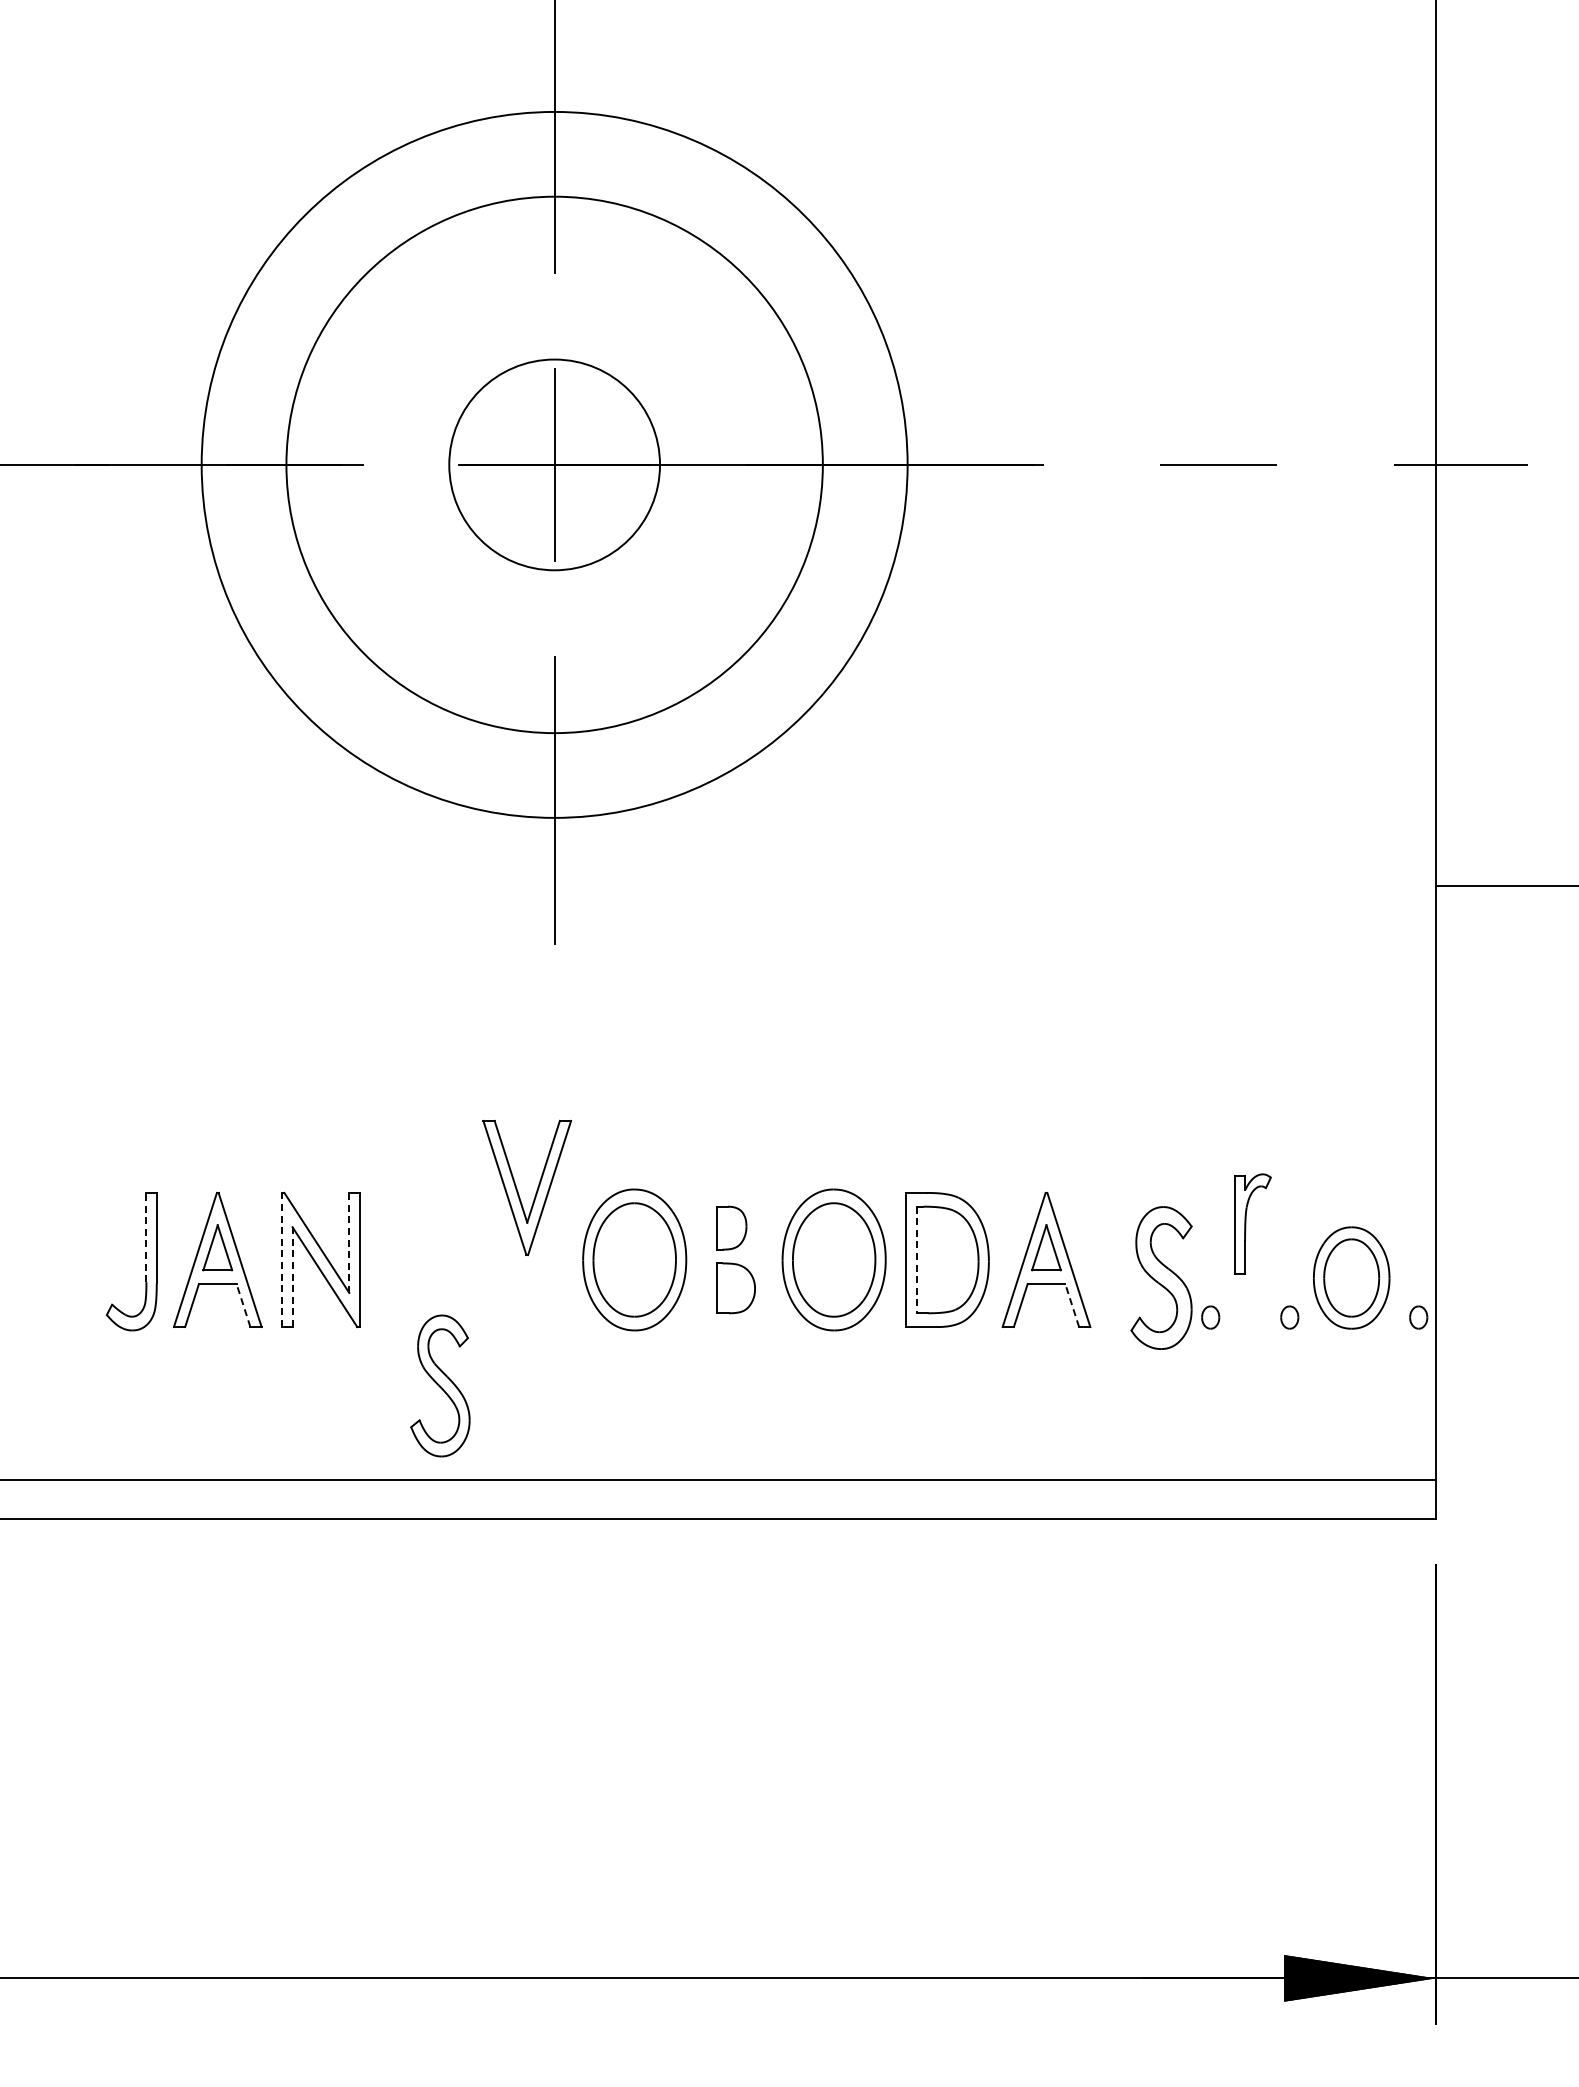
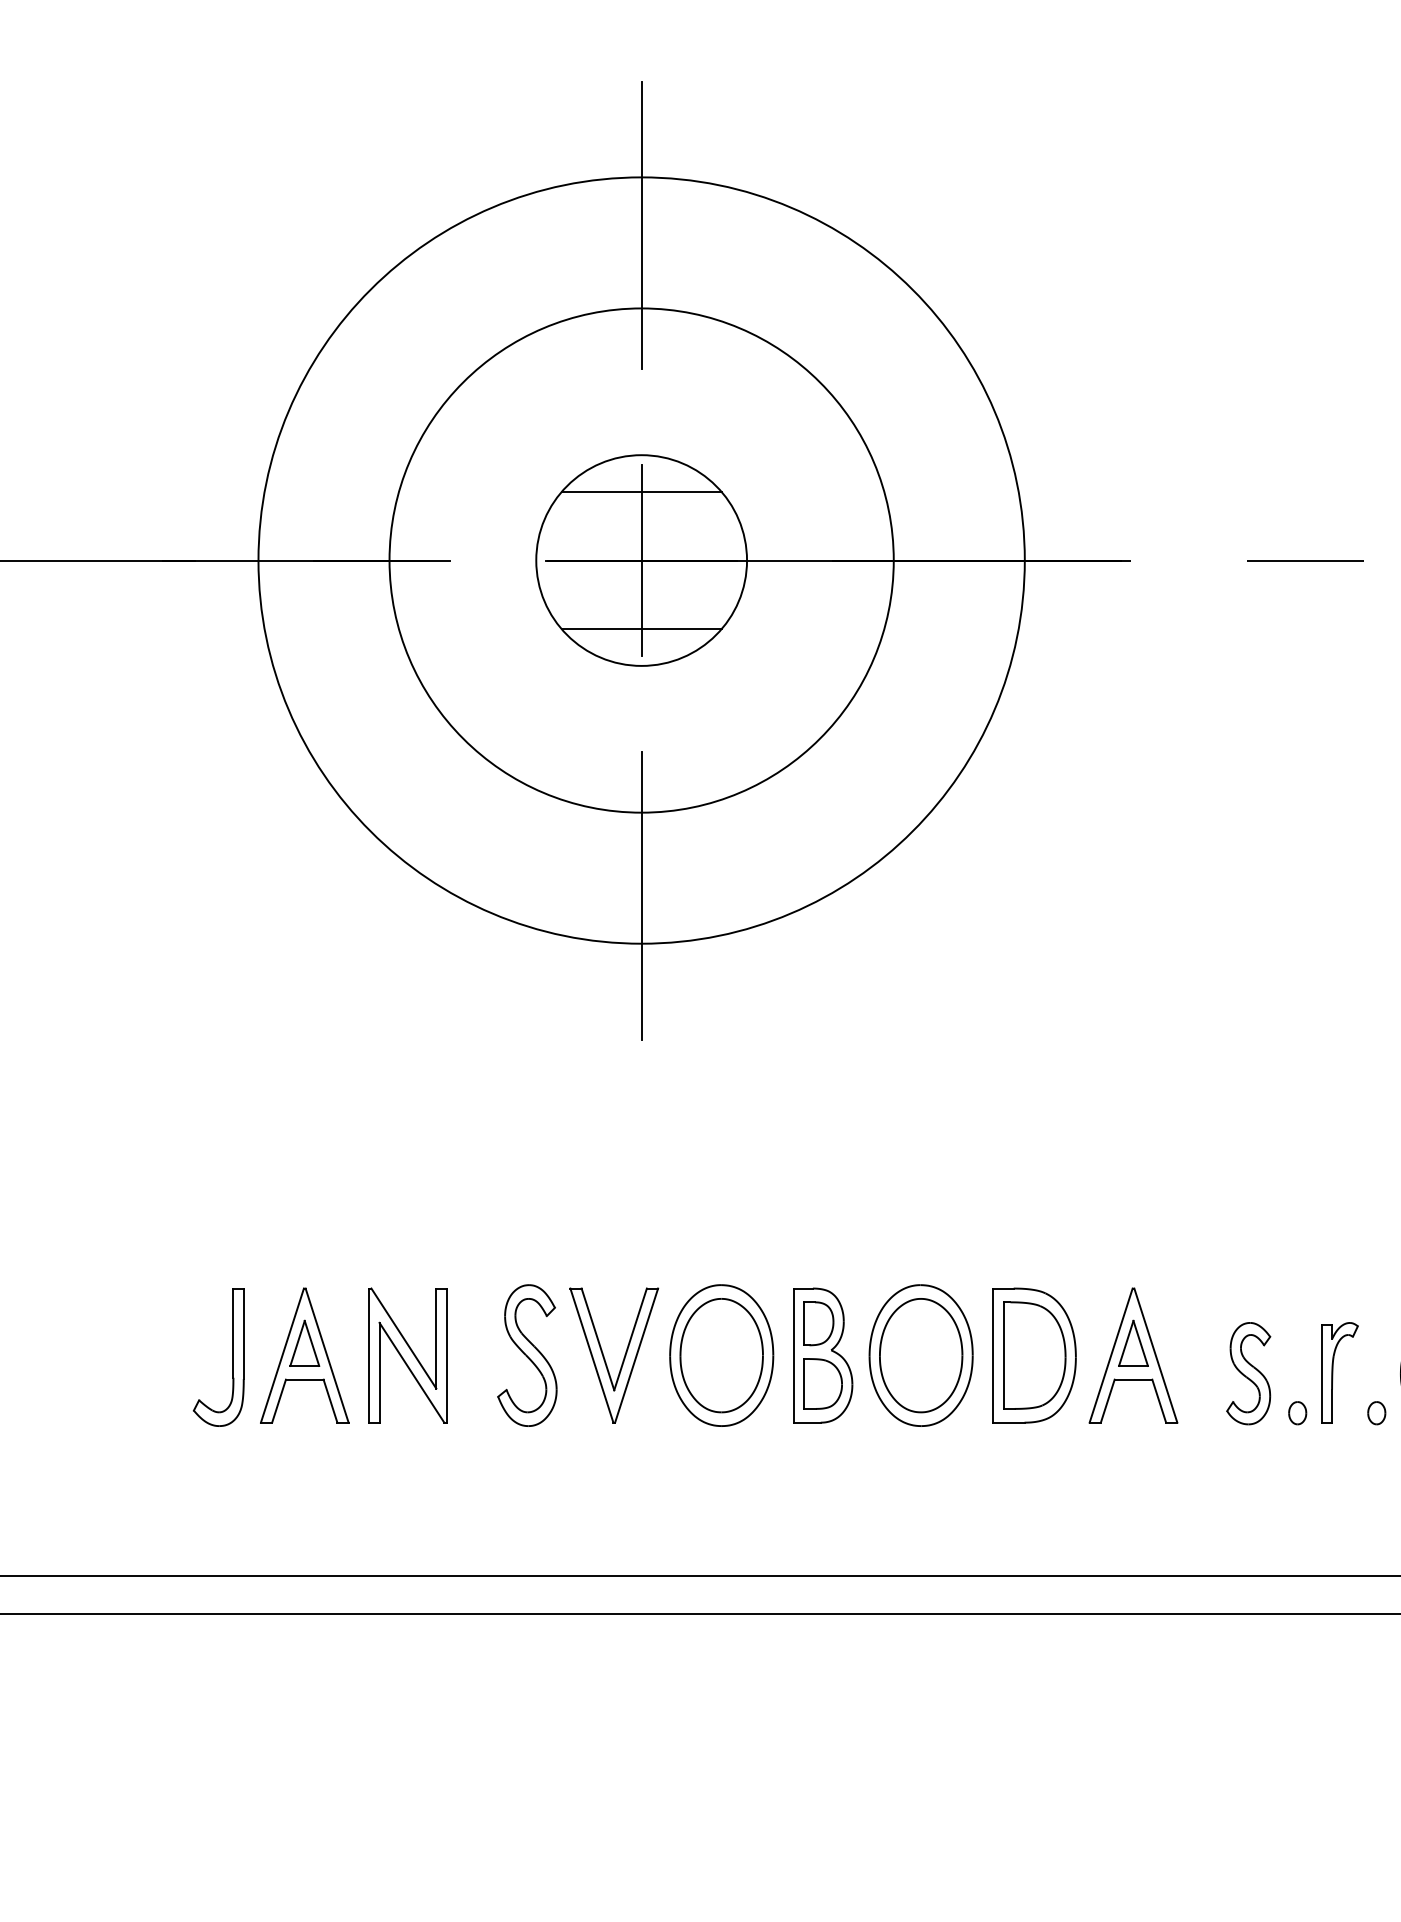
line: (554, 396) -> (641, 492), added
circle: (554, 464) -> (641, 560), size x0.71
circle: (554, 464) -> (641, 560), size x1.43
line: (554, 533) -> (641, 629), added
part: (536, 1190) -> (623, 1358), moved
part: (1252, 1223) -> (1339, 1372), moved
line: (146, 1237) -> (233, 1333), dashed -> solid
line: (349, 1242) -> (436, 1338), dashed -> solid
line: (282, 1259) -> (369, 1355), dashed -> solid
part: (736, 1259) -> (823, 1355), added
line: (916, 1260) -> (1003, 1356), dashed -> solid
line: (292, 1277) -> (379, 1373), dashed -> solid
part: (1161, 1277) -> (1248, 1373), size x0.71
line: (243, 1305) -> (330, 1401), dashed -> solid
line: (1072, 1305) -> (1159, 1401), dashed -> solid
part: (440, 1385) -> (527, 1355), moved

